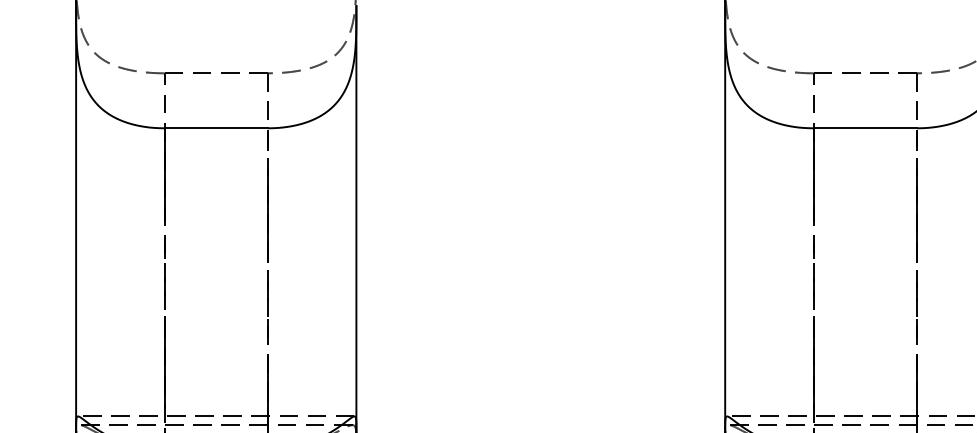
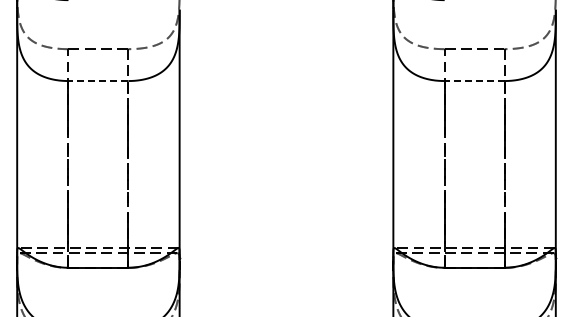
line: (216, 129) -> (98, 81), solid -> dashed
line: (865, 129) -> (474, 81), solid -> dashed

